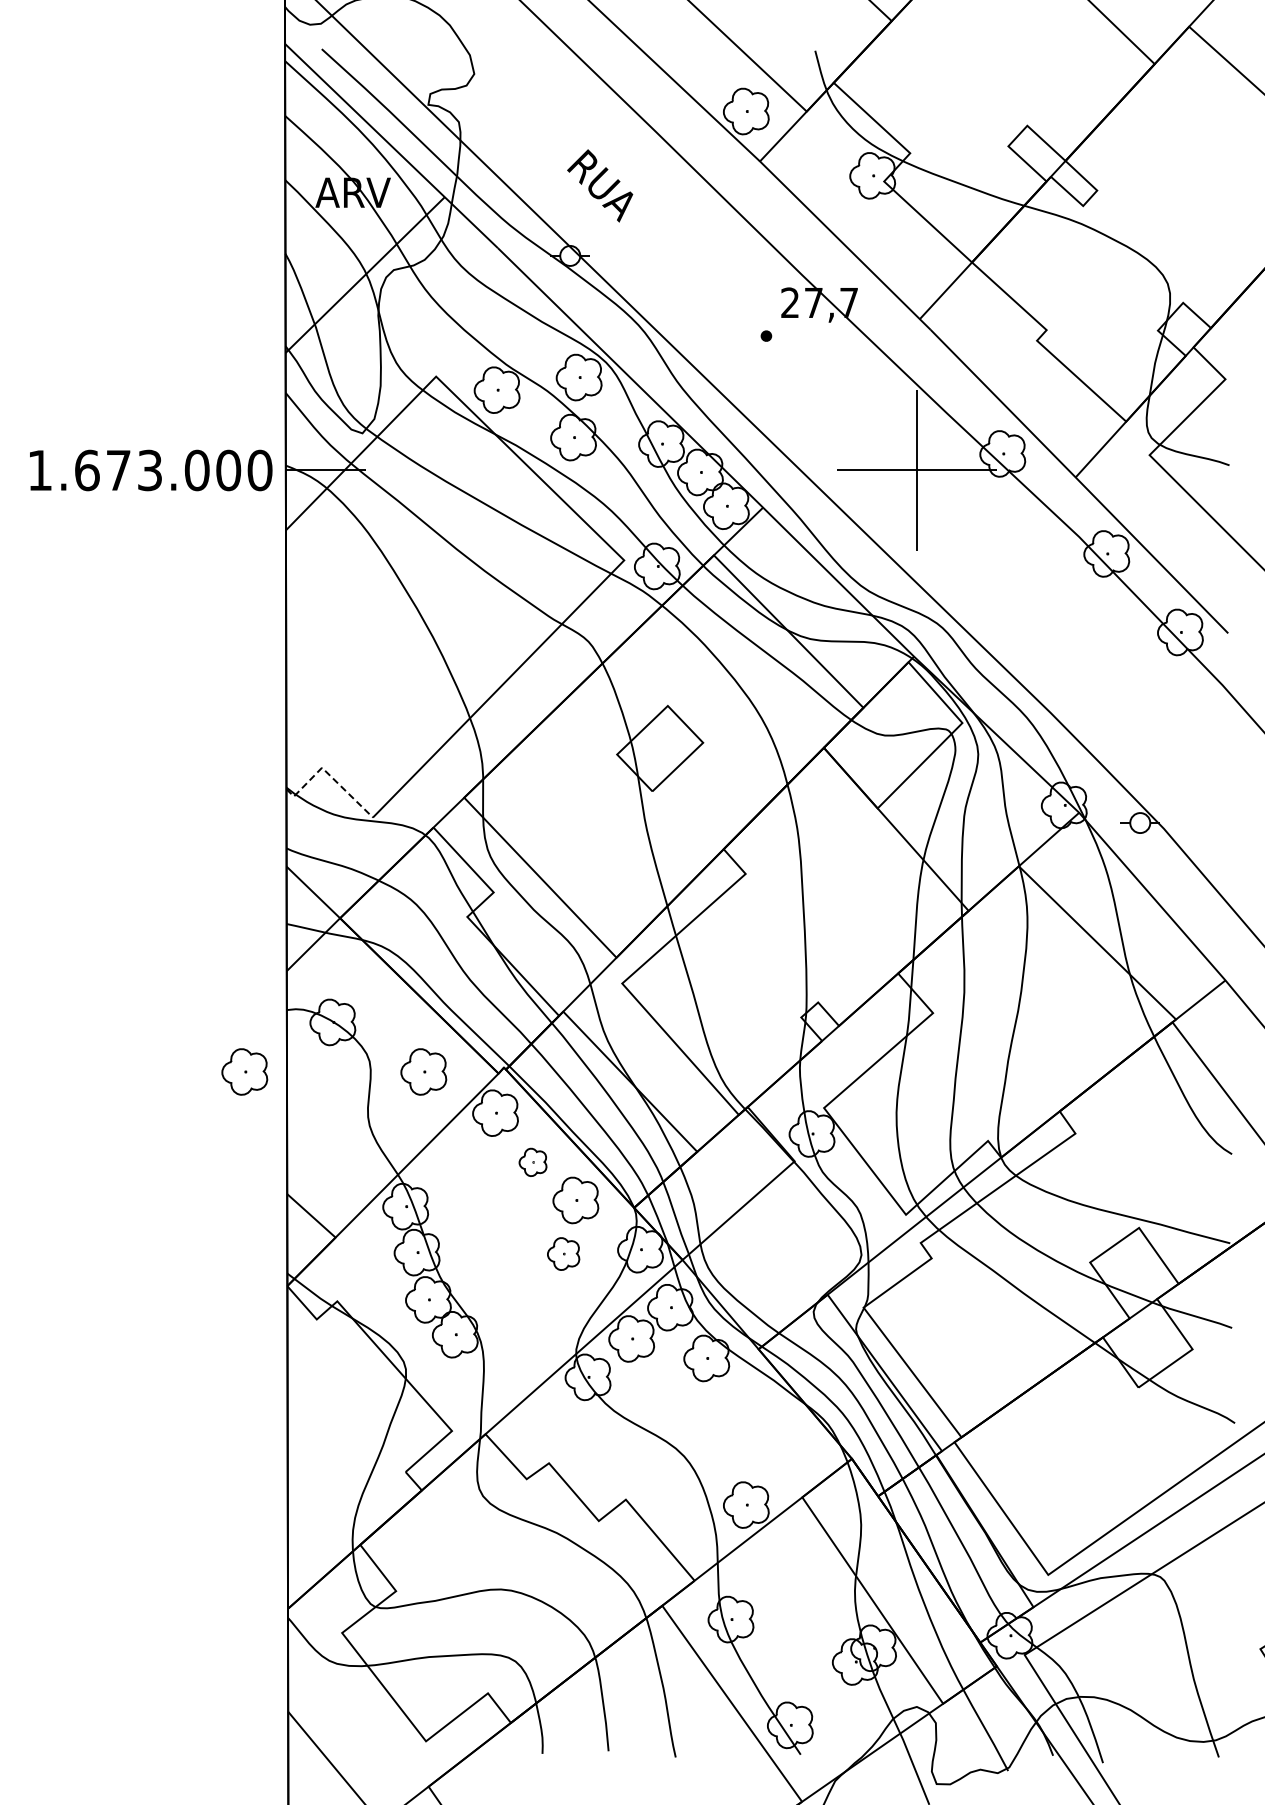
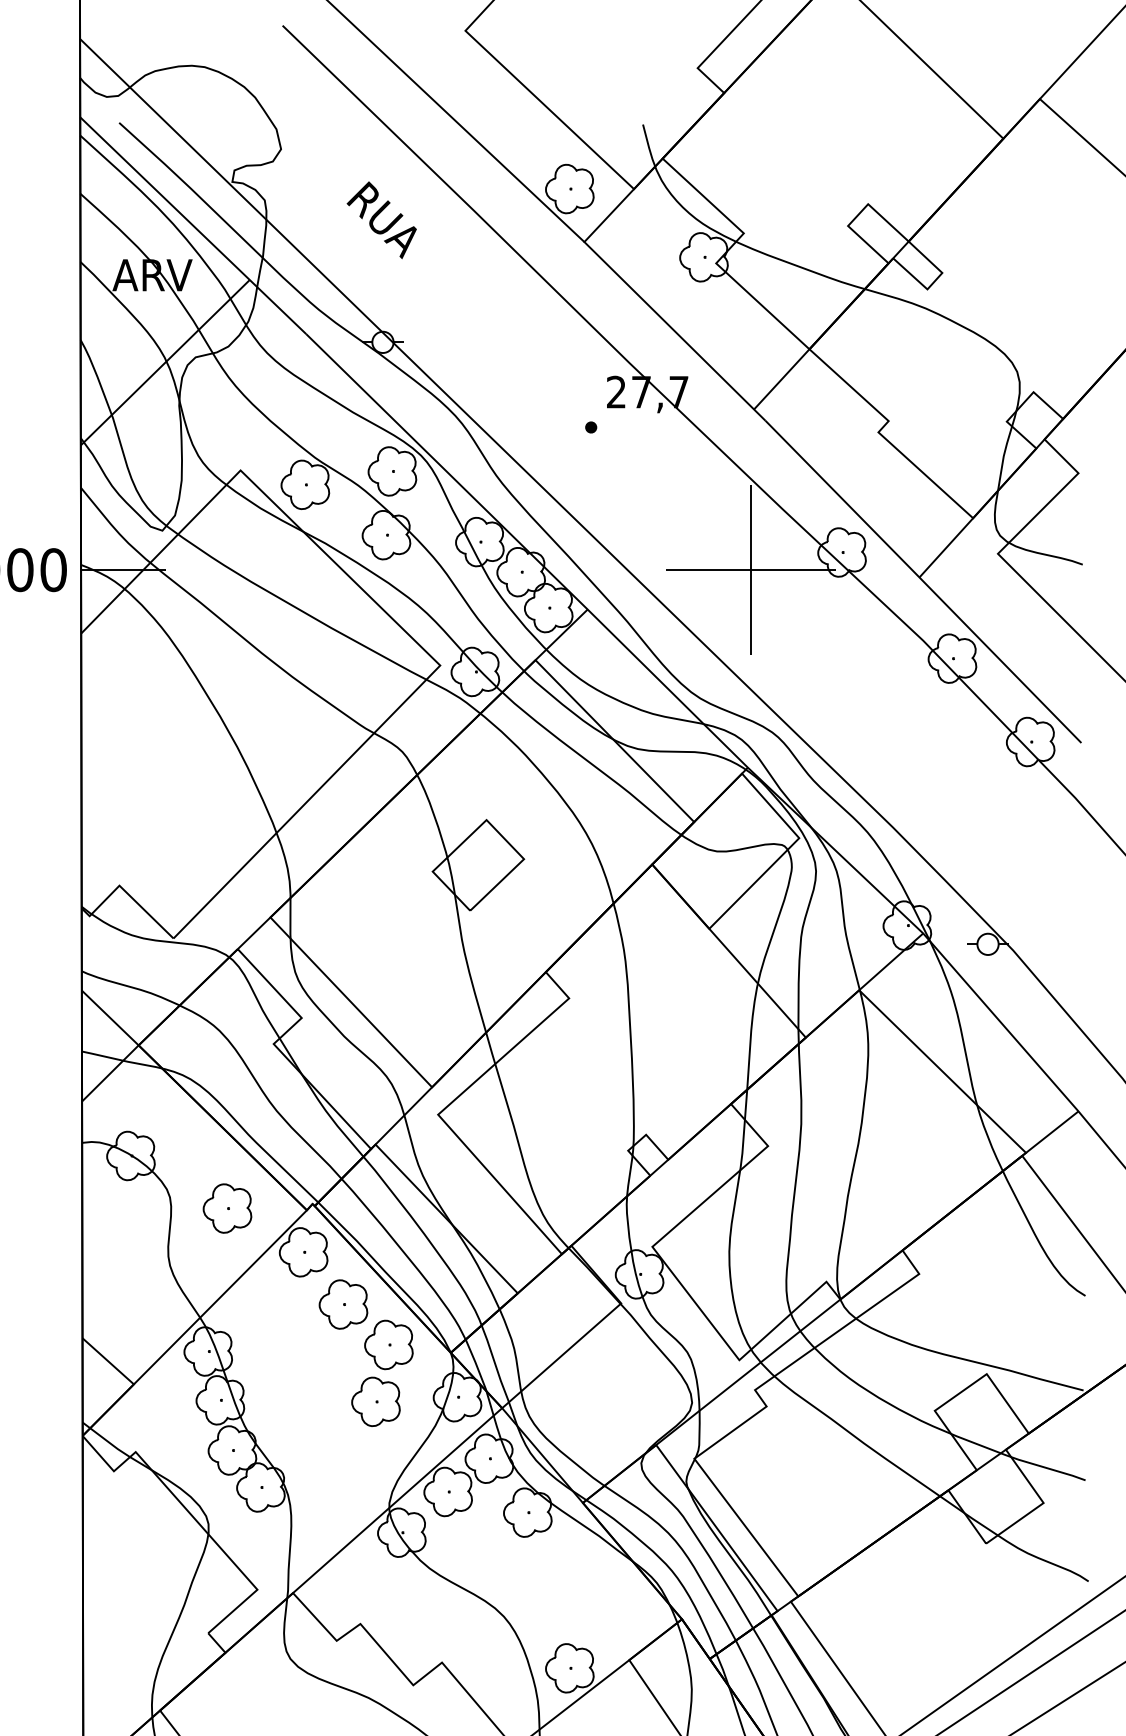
text: (600, 185) -> (382, 219), moved
line: (328, 774) -> (126, 892), dashed -> solid
part: (244, 1071) -> (37, 1208), removed
part: (532, 1162) -> (342, 1304), size x1.67
part: (563, 1253) -> (375, 1401), size x1.43

